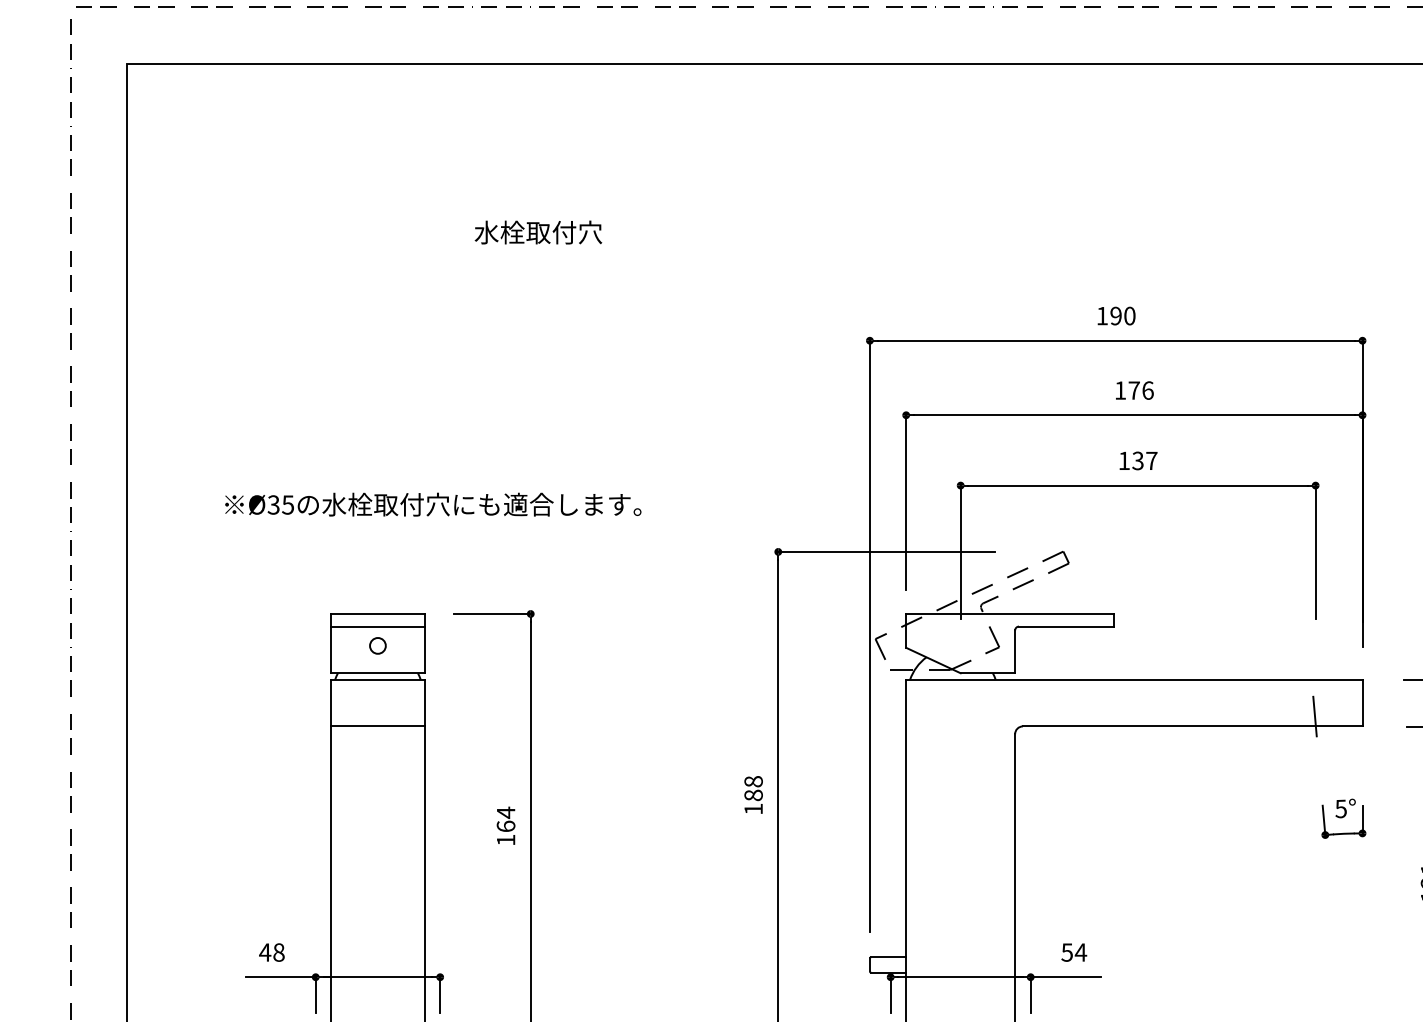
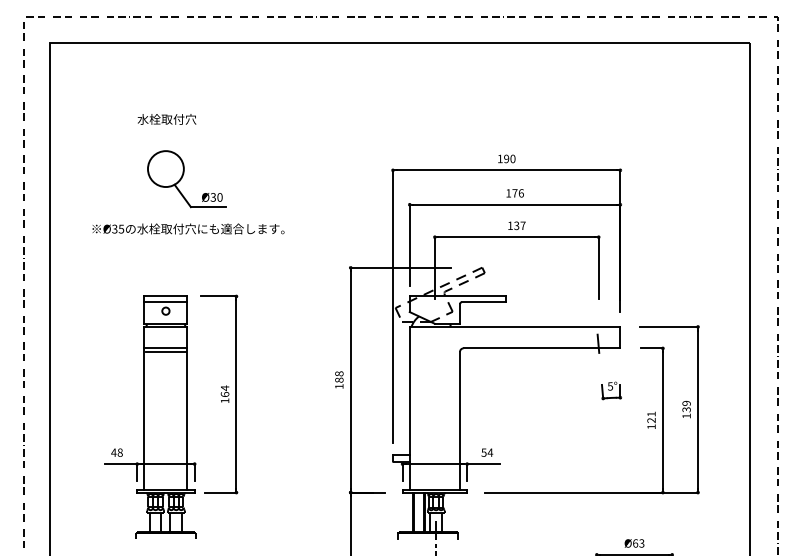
text: (537, 232) -> (166, 119), moved
part: (422, 360) -> (186, 179), added
text: (433, 503) -> (188, 228), moved
line: (376, 733) -> (165, 351), added

